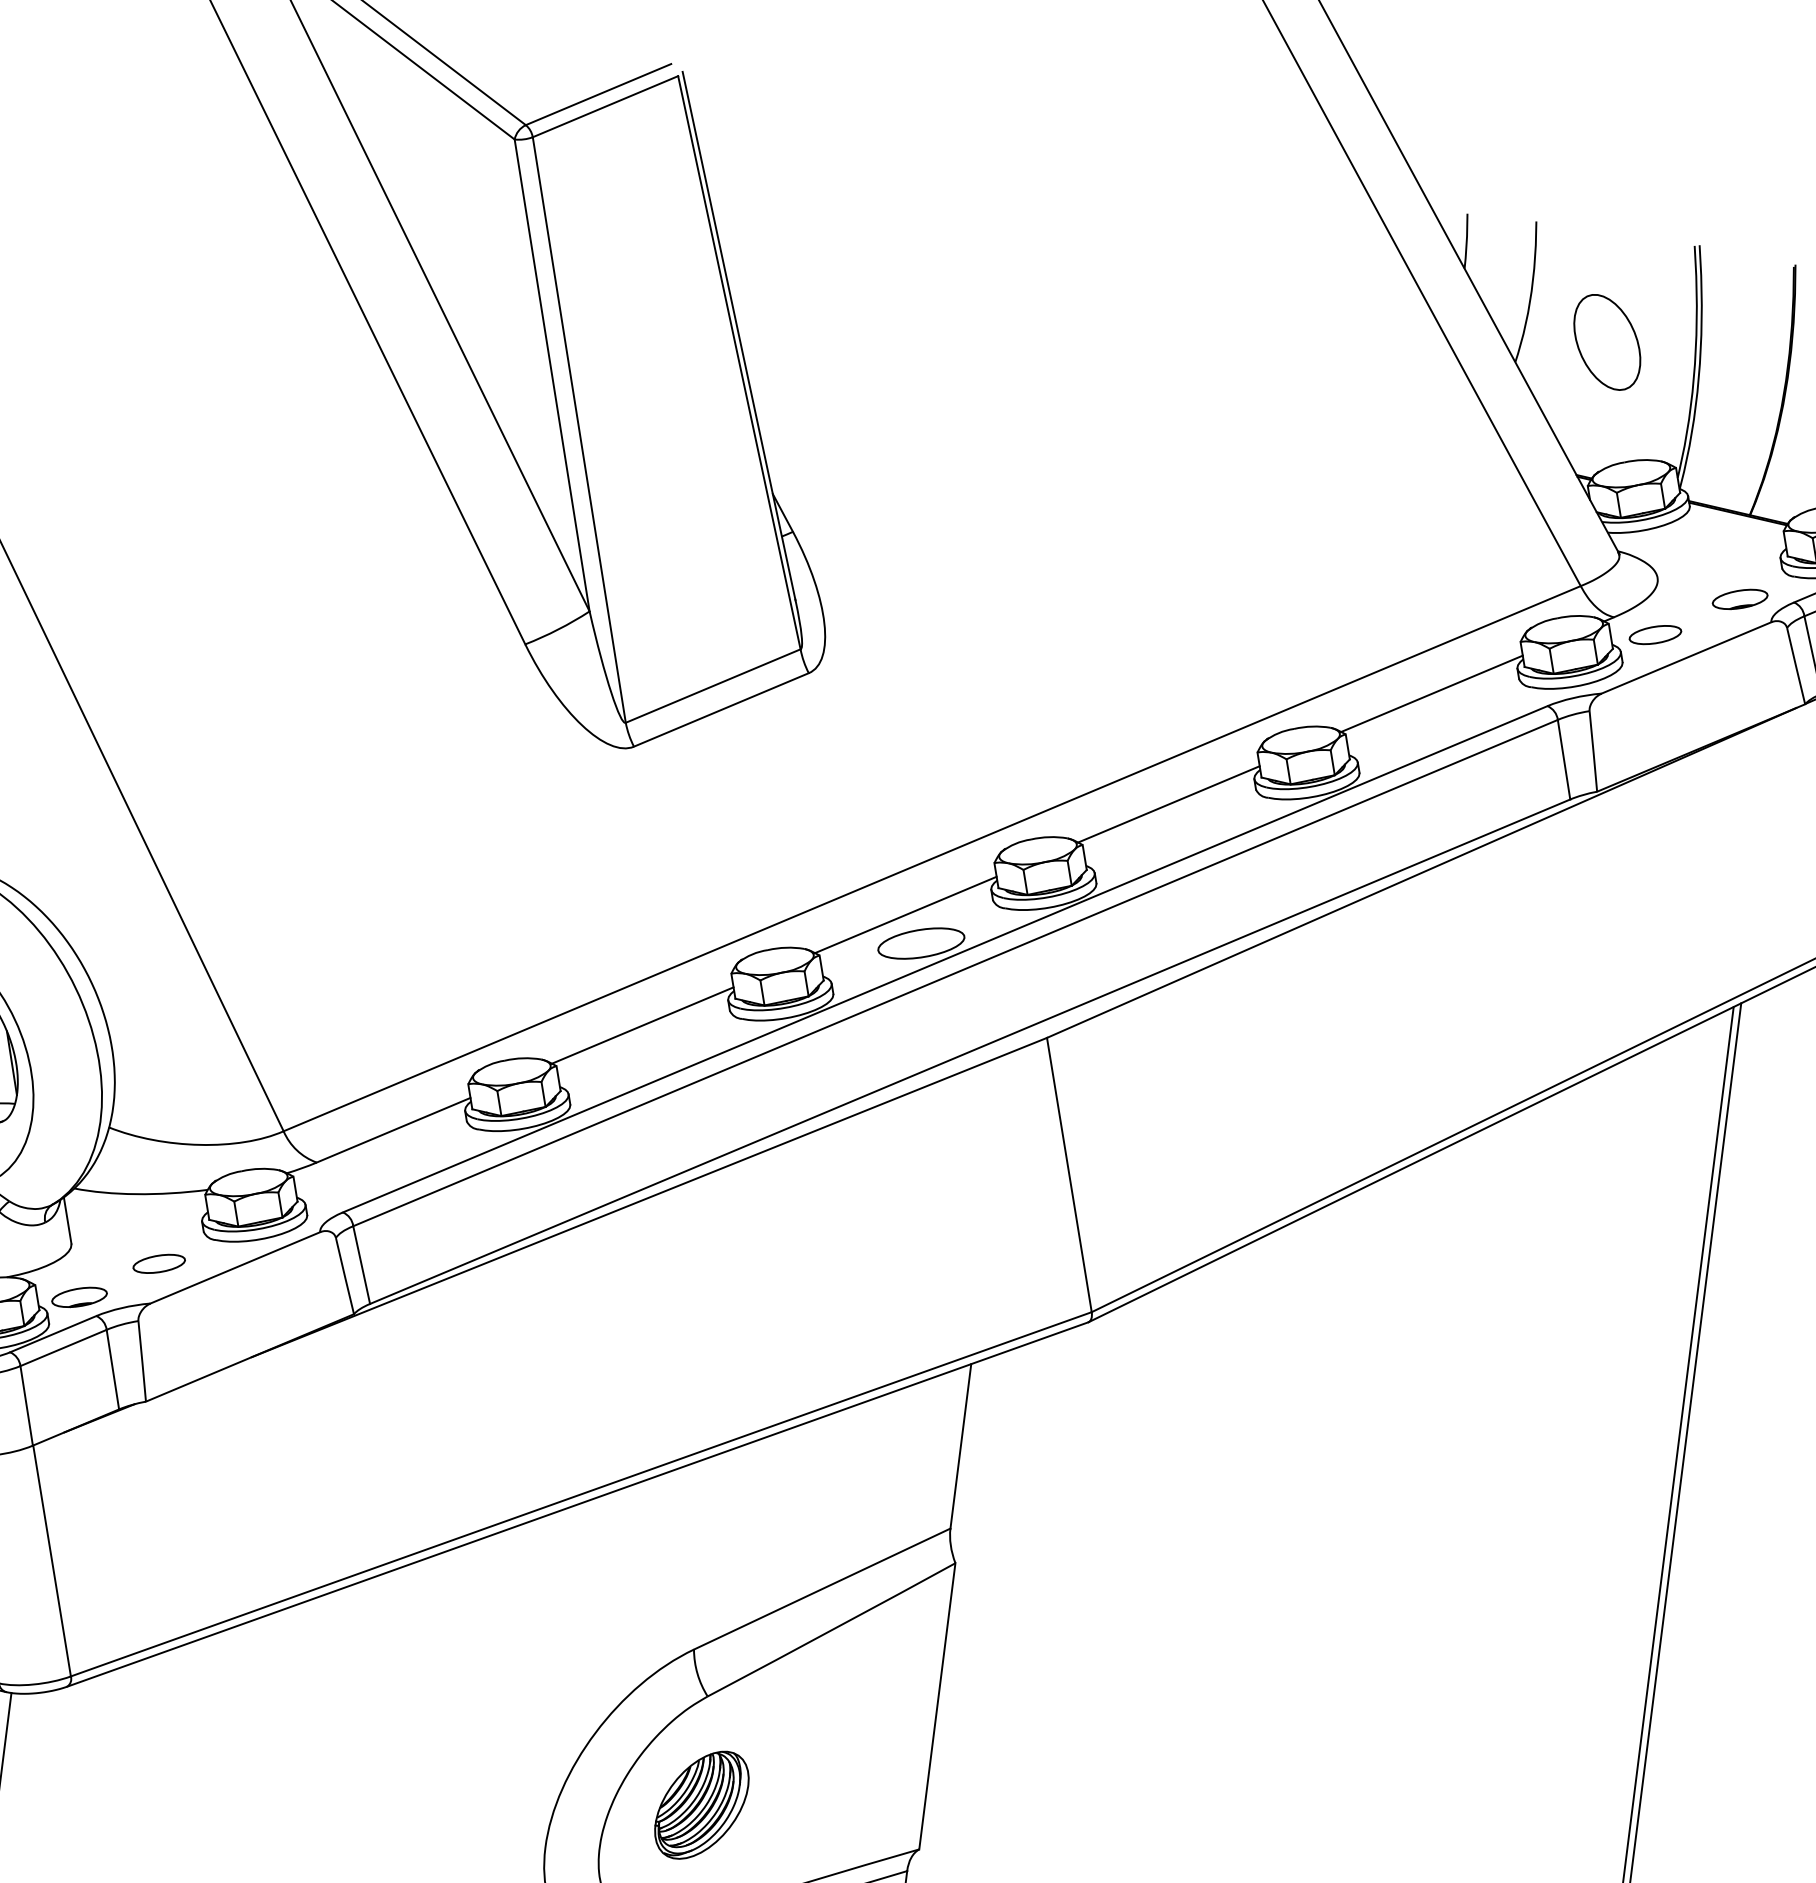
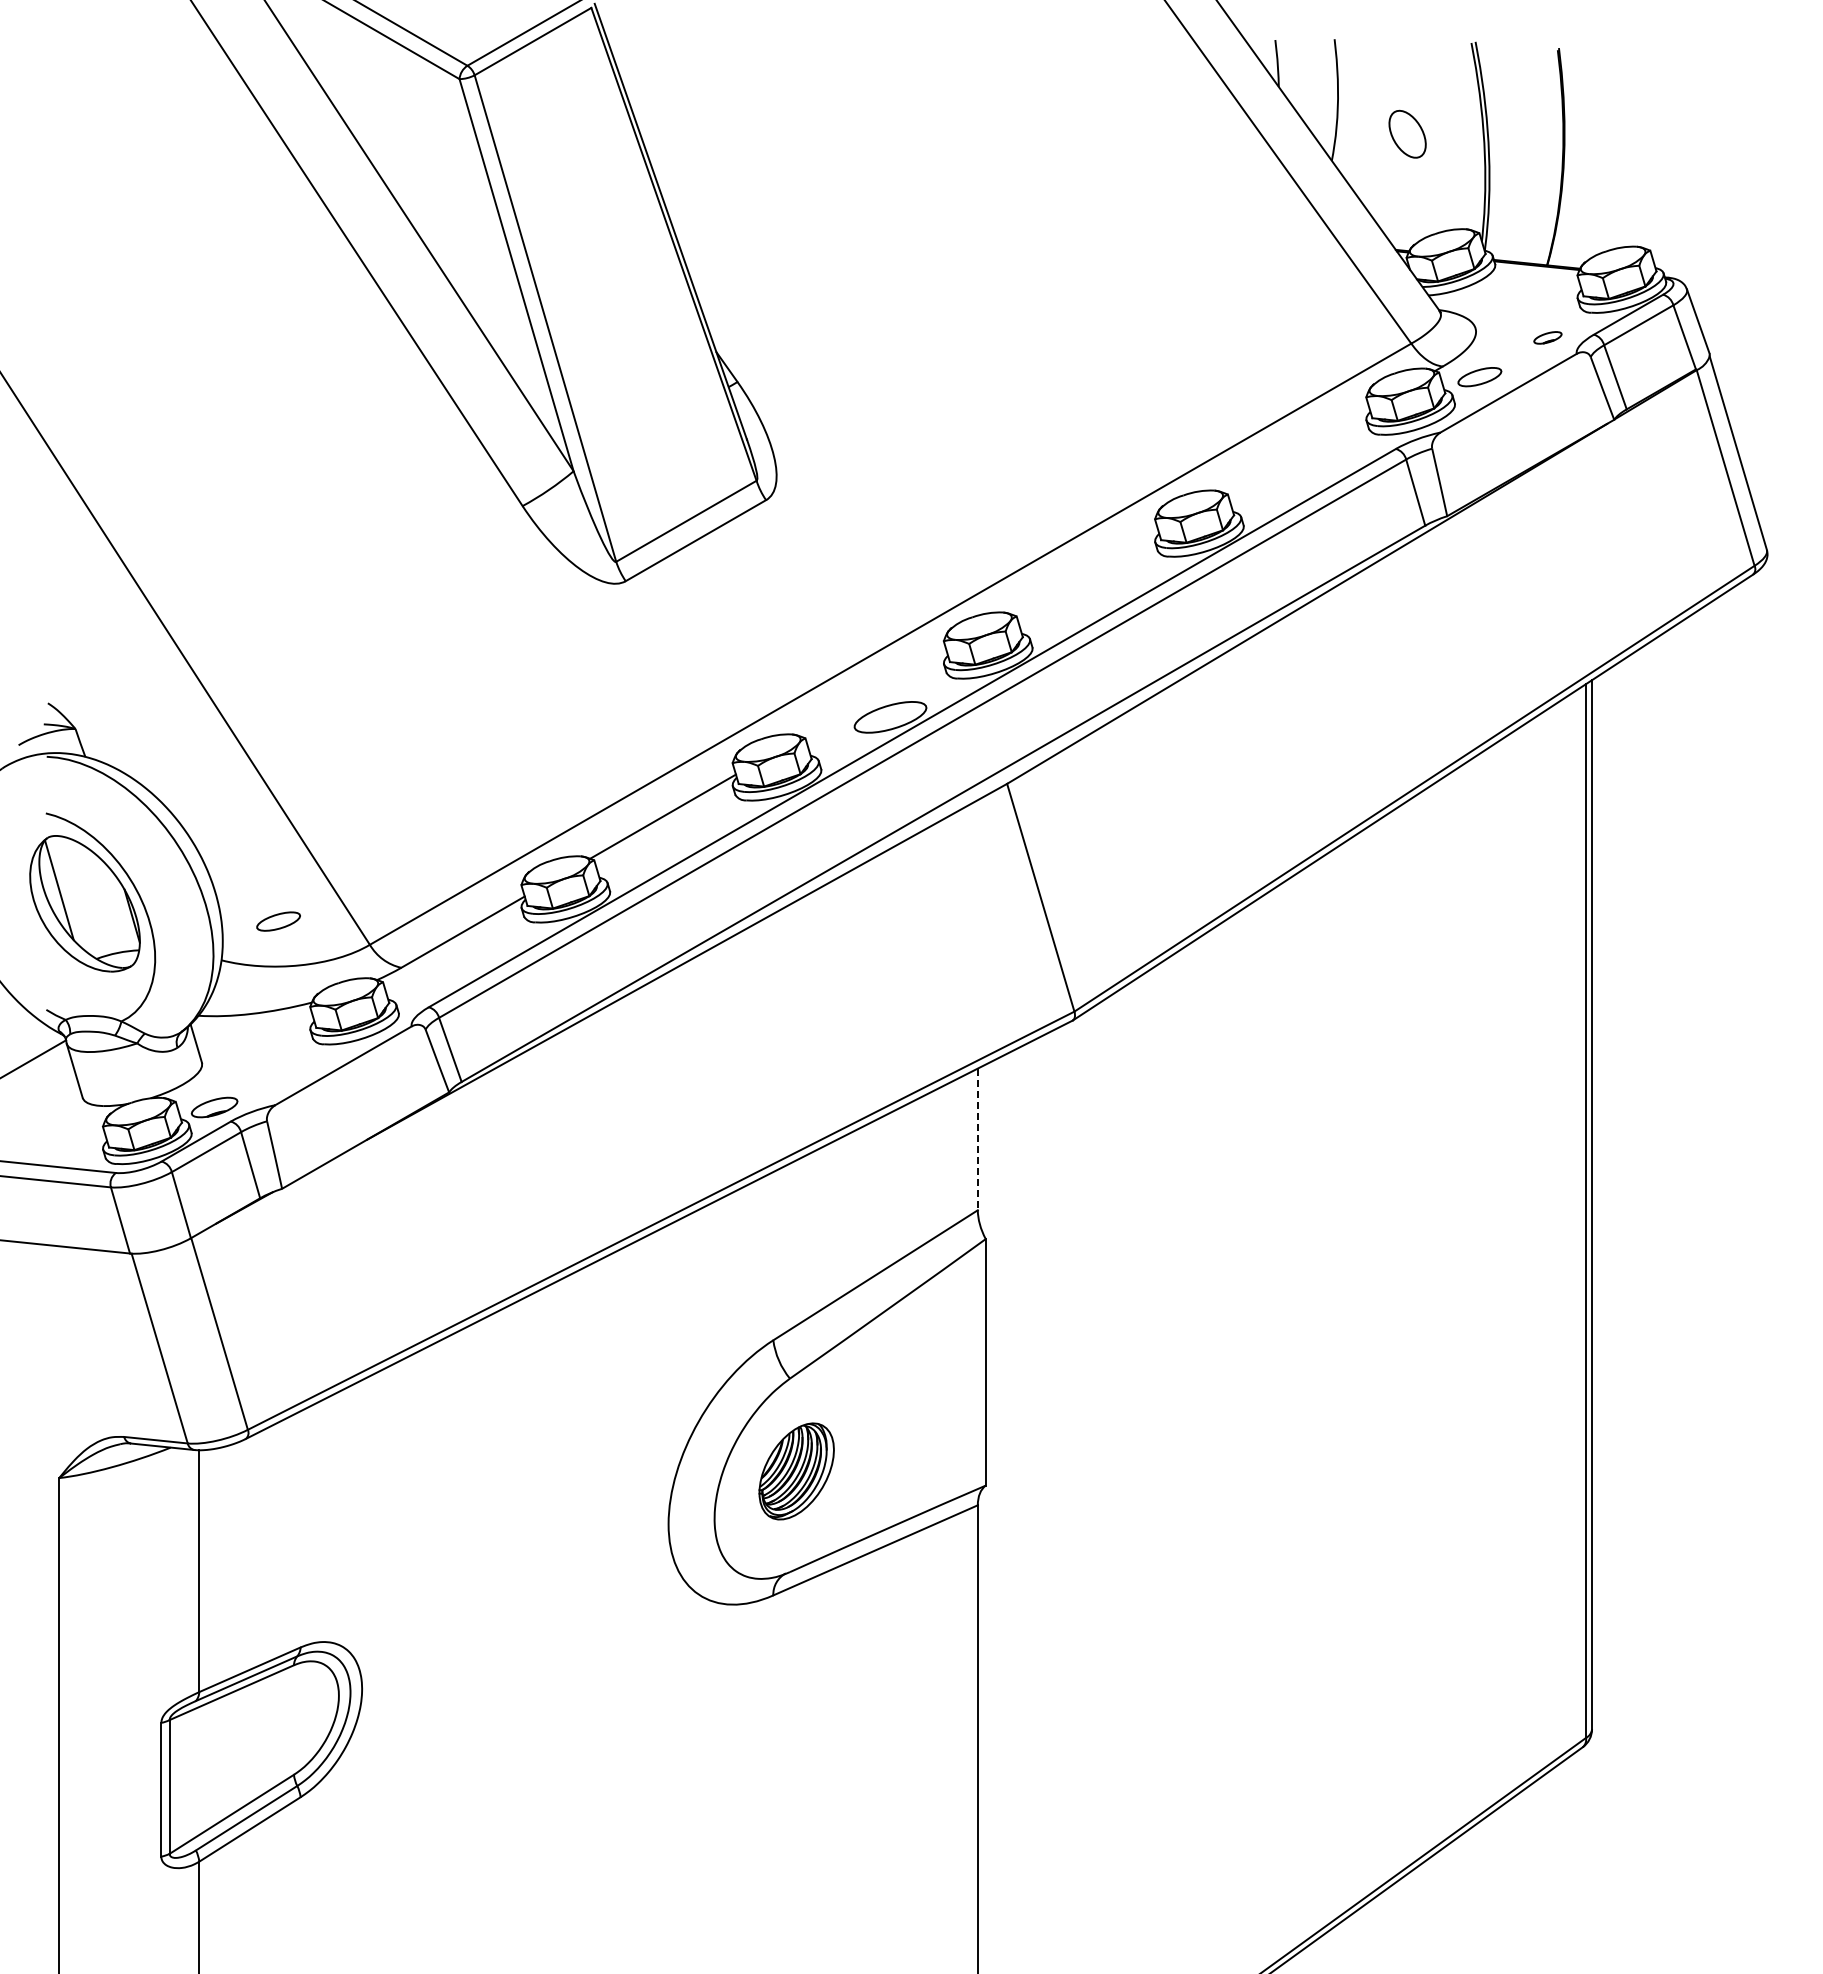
part: (1607, 342) -> (1407, 134), size x0.6
part: (1739, 598) -> (1547, 337), size x0.6
line: (1431, 693) -> (1296, 450), removed
line: (1168, 804) -> (1085, 572), removed
line: (906, 914) -> (874, 694), removed
part: (159, 1263) -> (278, 921), moved
line: (960, 1446) -> (977, 1139), solid -> dashed

